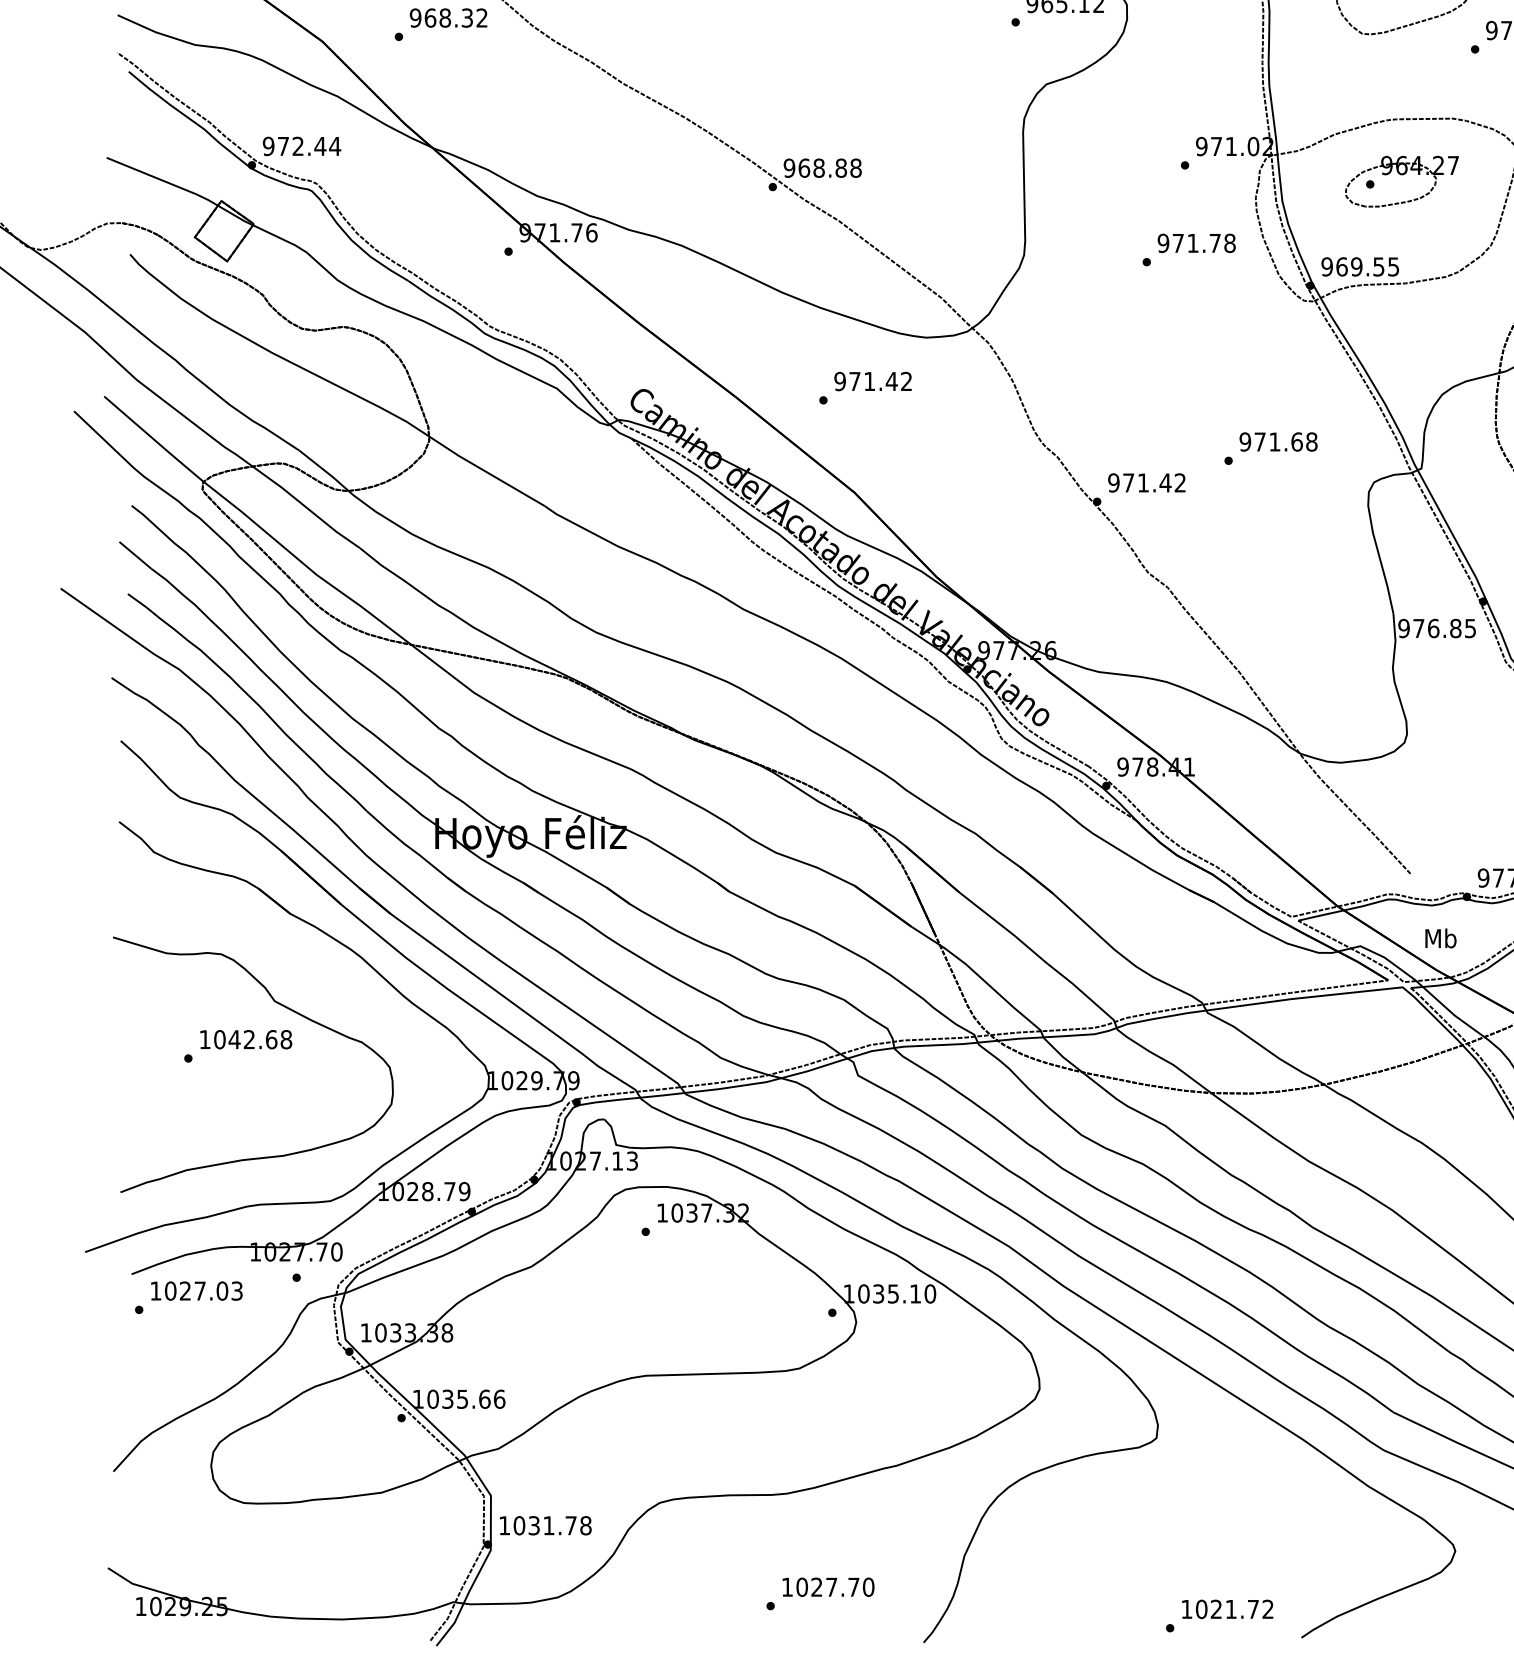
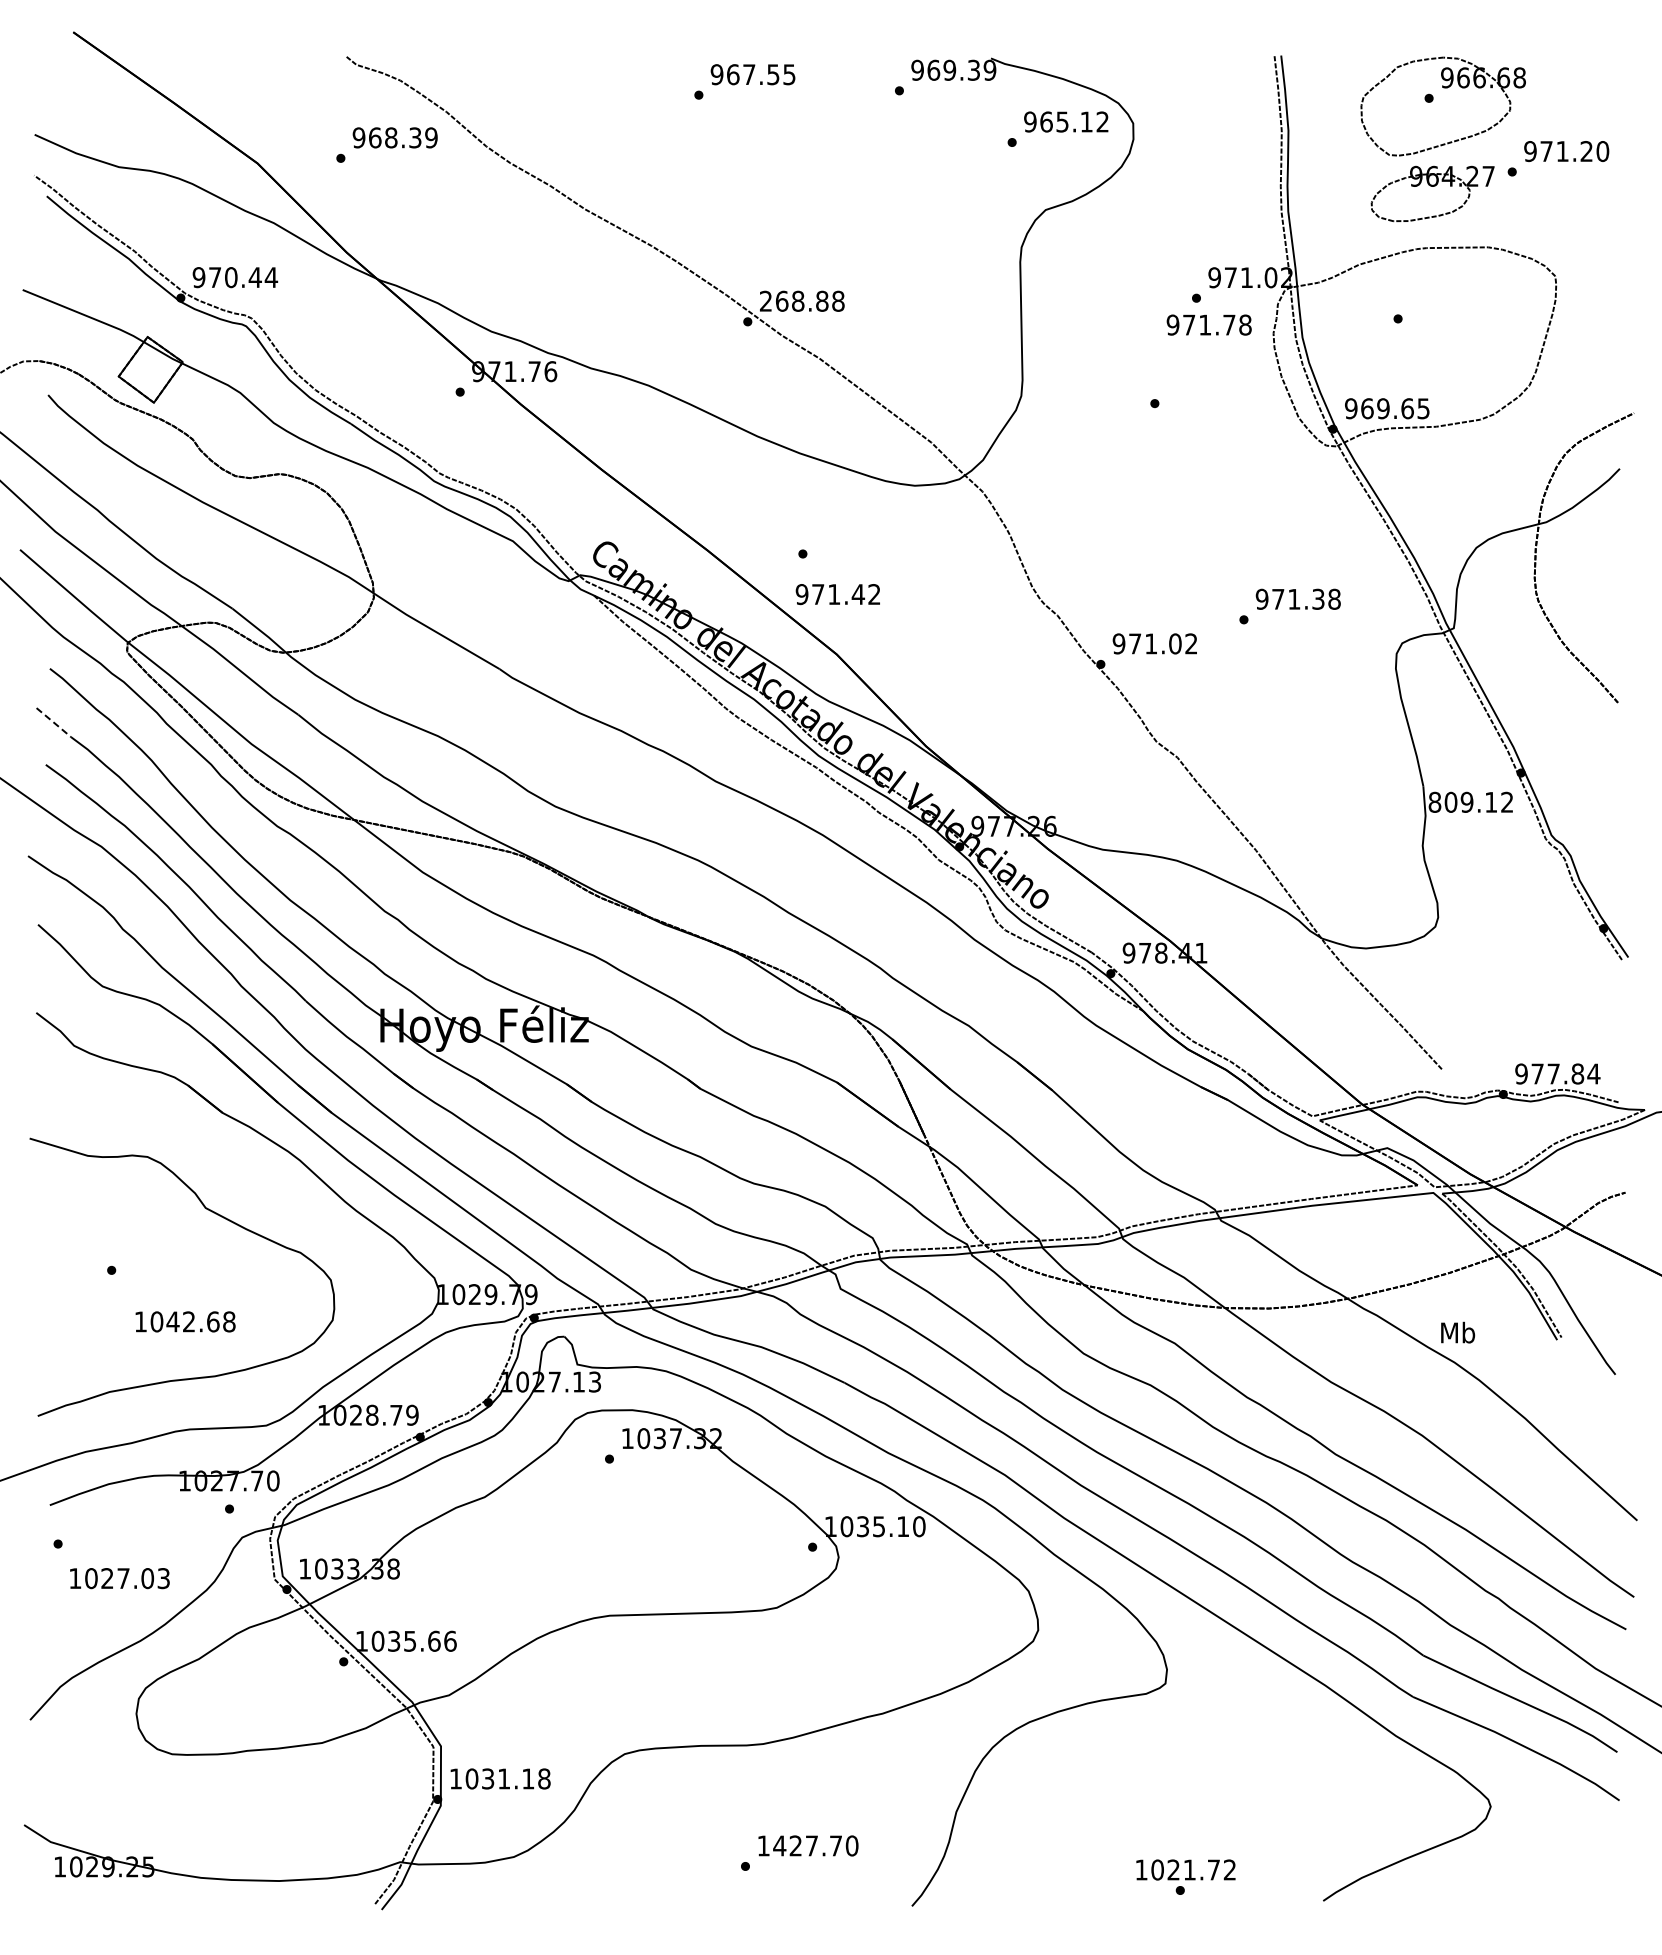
text: (482, 17) -> (431, 137), 968.32 -> 968.39
text: (298, 146) -> (231, 277), 972.44 -> 970.44
text: (789, 168) -> (765, 301), 968.88 -> 268.88
part: (1401, 174) -> (1432, 186), moved
text: (1196, 242) -> (1208, 324), moved
text: (1378, 266) -> (1407, 408), 969.55 -> 969.65
text: (872, 381) -> (837, 594), moved
text: (1297, 441) -> (1318, 598), 971.68 -> 971.38
text: (1164, 482) -> (1174, 643), 971.42 -> 971.02
line: (135, 556) -> (54, 723), solid -> dashed
text: (1436, 627) -> (1470, 801), 976.85 -> 809.12
text: (1441, 938) -> (1458, 1332), moved
text: (246, 1039) -> (185, 1321), moved
text: (196, 1291) -> (119, 1578), moved
text: (571, 1525) -> (528, 1778), 1031.78 -> 1031.18
text: (801, 1586) -> (779, 1845), 1027.70 -> 1427.70
text: (1227, 1608) -> (1185, 1869), moved

